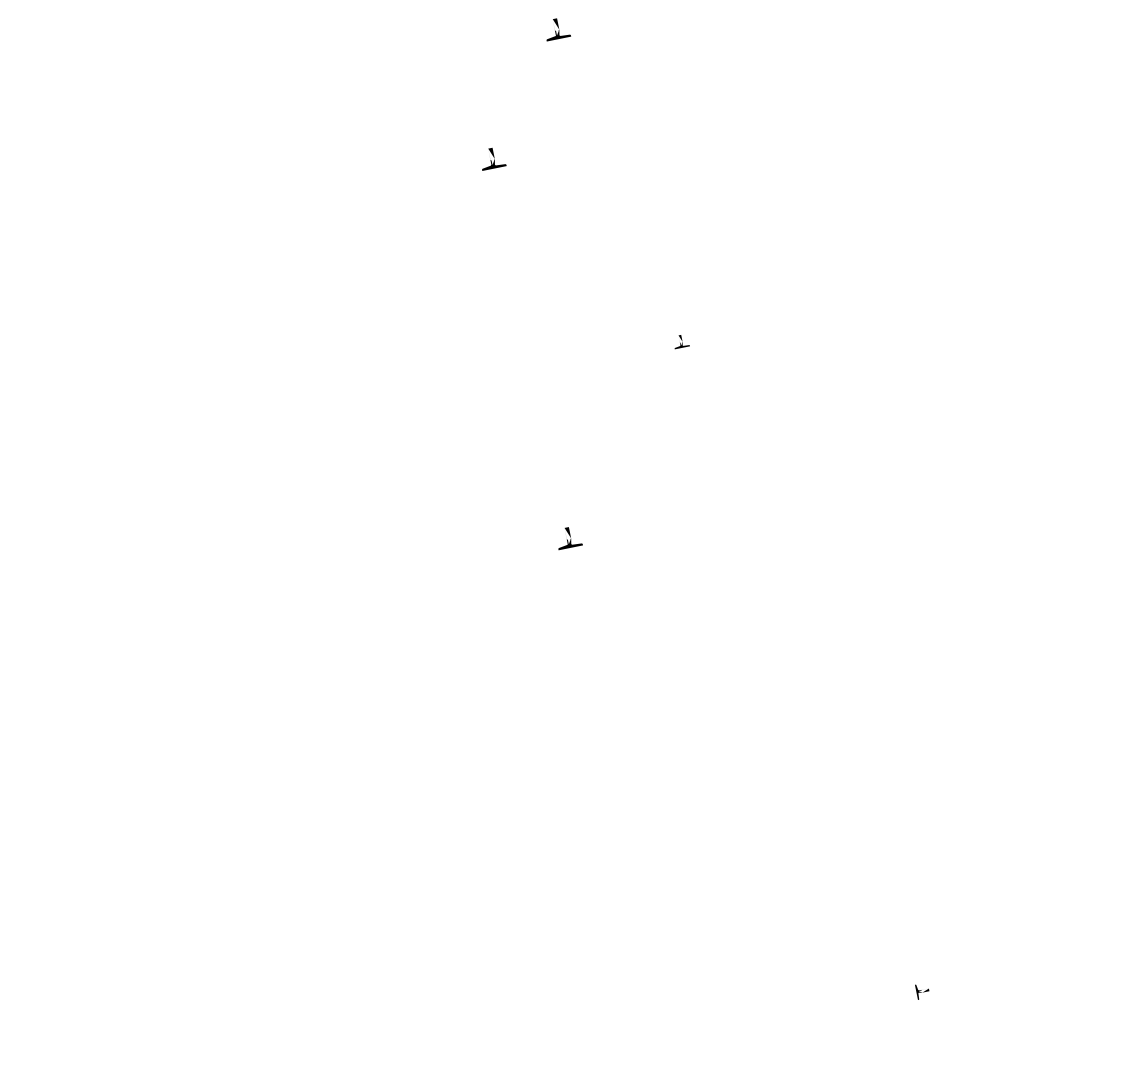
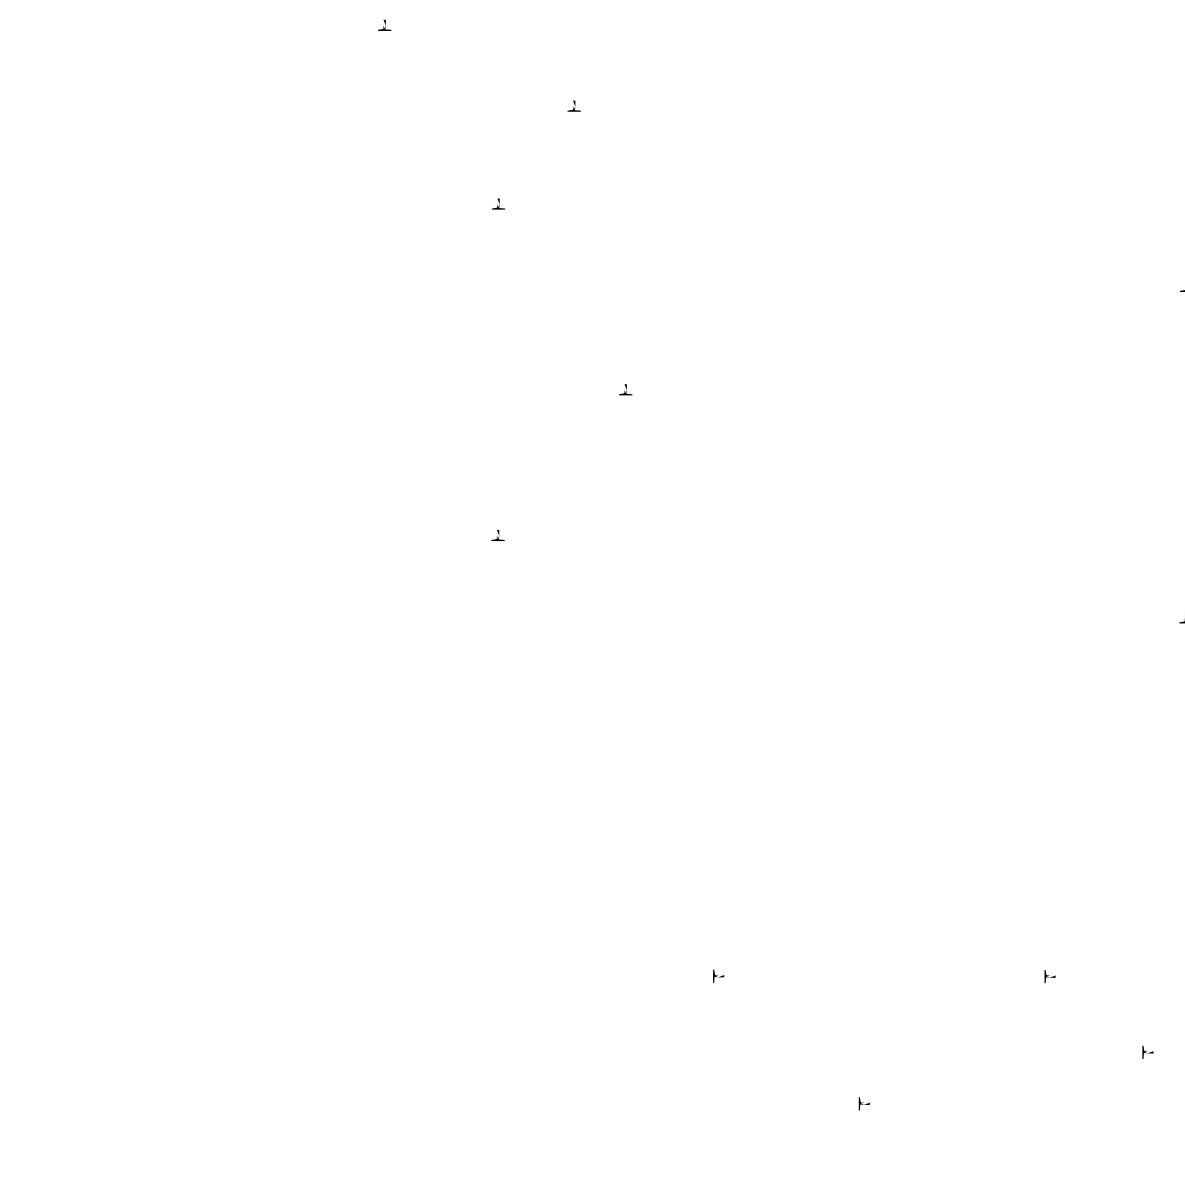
part: (555, 28) -> (573, 105), size x0.62
part: (492, 157) -> (498, 203), size x0.62
part: (568, 537) -> (497, 535), size x0.62

